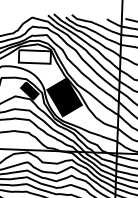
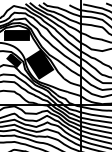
fill: (34, 56) -> (16, 34), added

